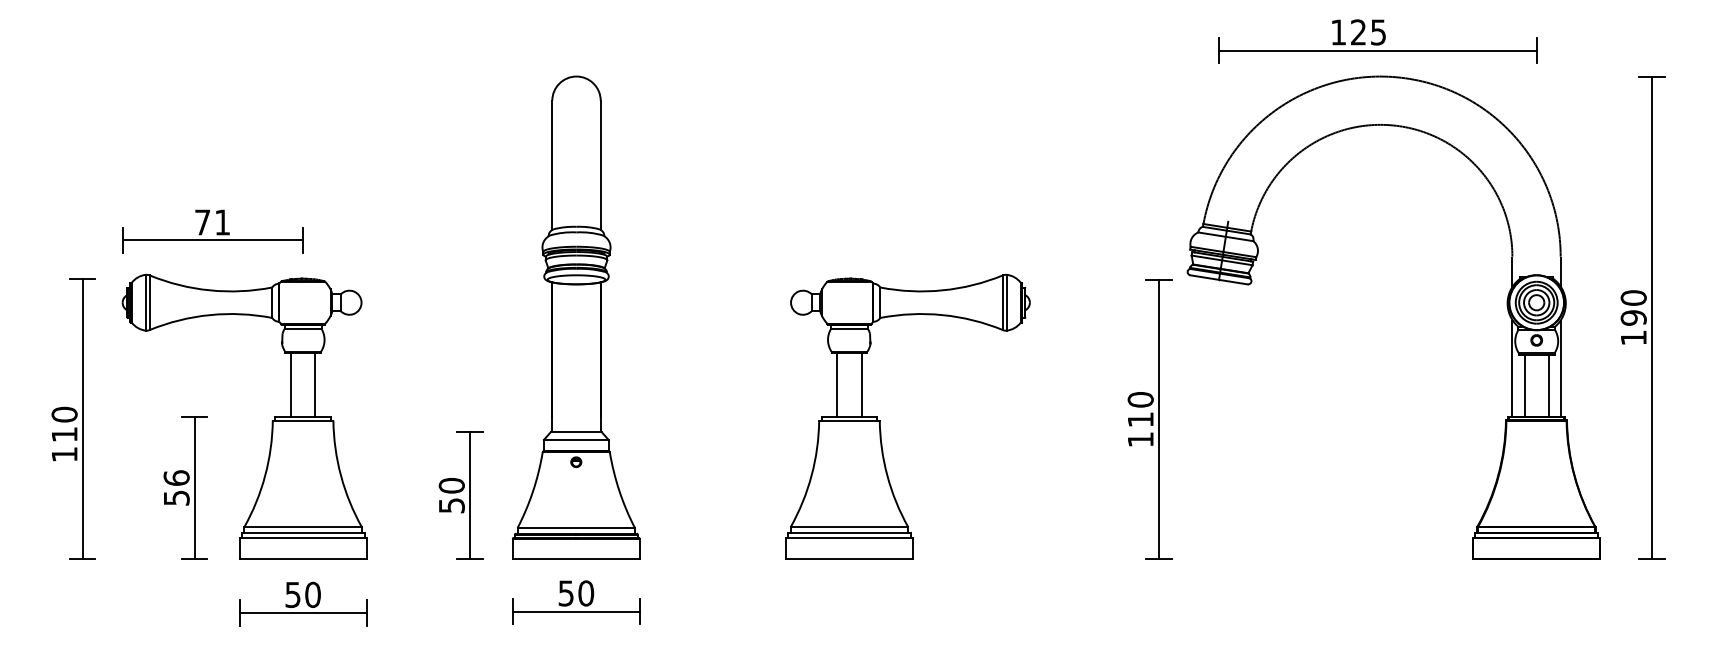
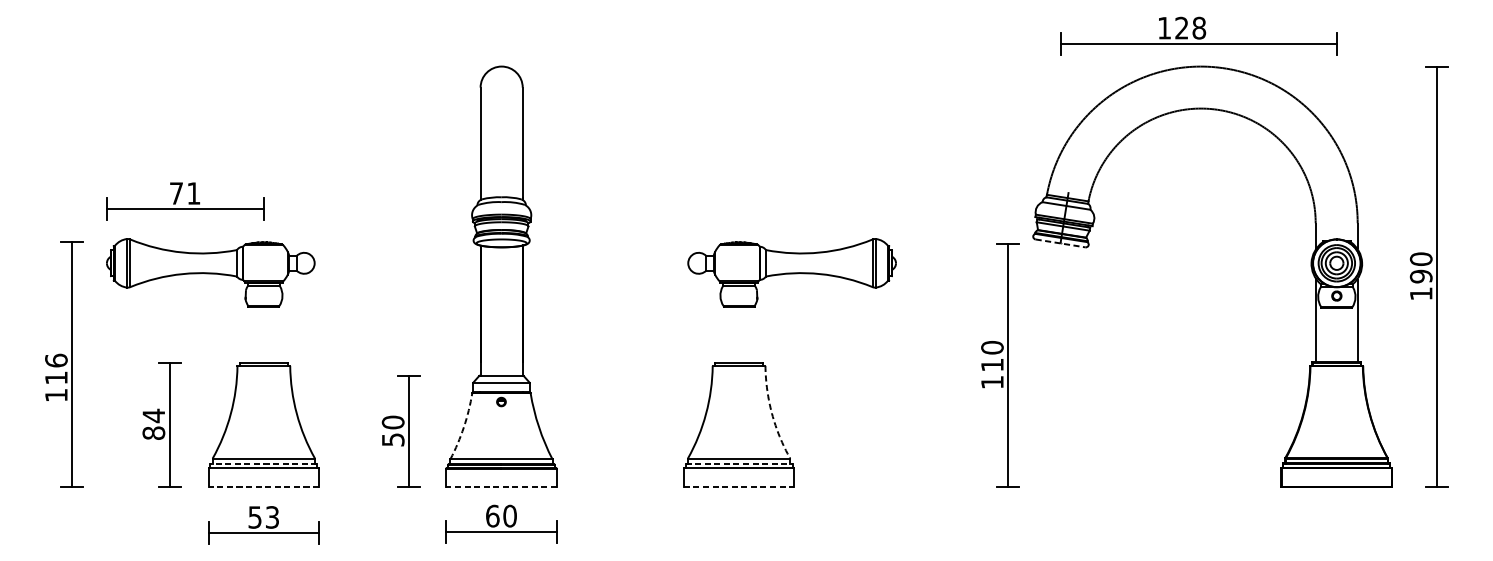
text: (1378, 32) -> (1199, 28), 125 -> 128
line: (1219, 279) -> (1060, 243), solid -> dashed
line: (290, 384) -> (252, 334), removed
line: (315, 384) -> (274, 334), removed
line: (837, 384) -> (728, 334), removed
line: (861, 384) -> (749, 334), removed
line: (1524, 385) -> (1326, 335), removed
line: (1548, 385) -> (1347, 335), removed
text: (64, 414) -> (56, 360), 110 -> 116
arc: (887, 475) -> (772, 413), solid -> dashed
text: (176, 487) -> (153, 424), 56 -> 84
arc: (533, 491) -> (464, 427), solid -> dashed
line: (303, 533) -> (264, 464), solid -> dashed
line: (849, 533) -> (739, 464), solid -> dashed
line: (303, 559) -> (264, 486), solid -> dashed
line: (576, 559) -> (501, 486), solid -> dashed
line: (849, 559) -> (739, 486), solid -> dashed
text: (566, 593) -> (492, 516), 50 -> 60
text: (312, 594) -> (272, 517), 50 -> 53

